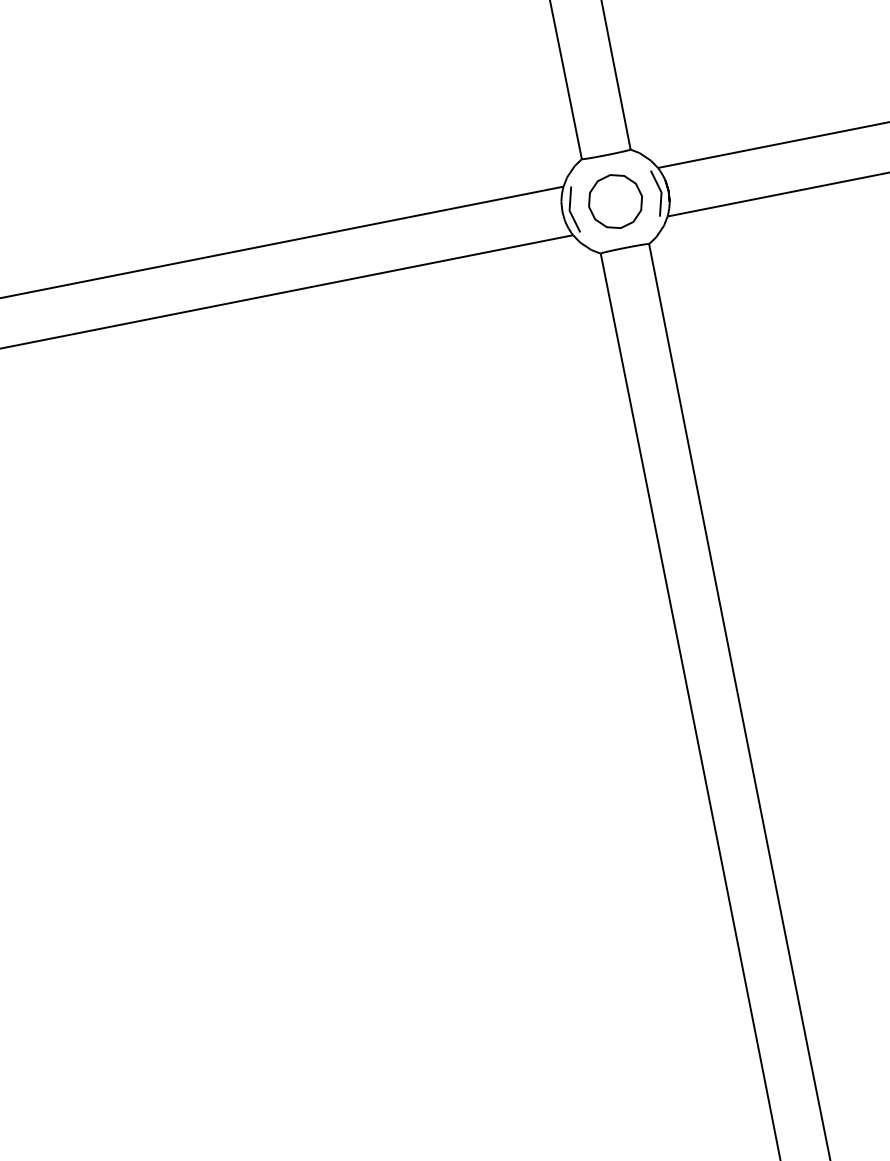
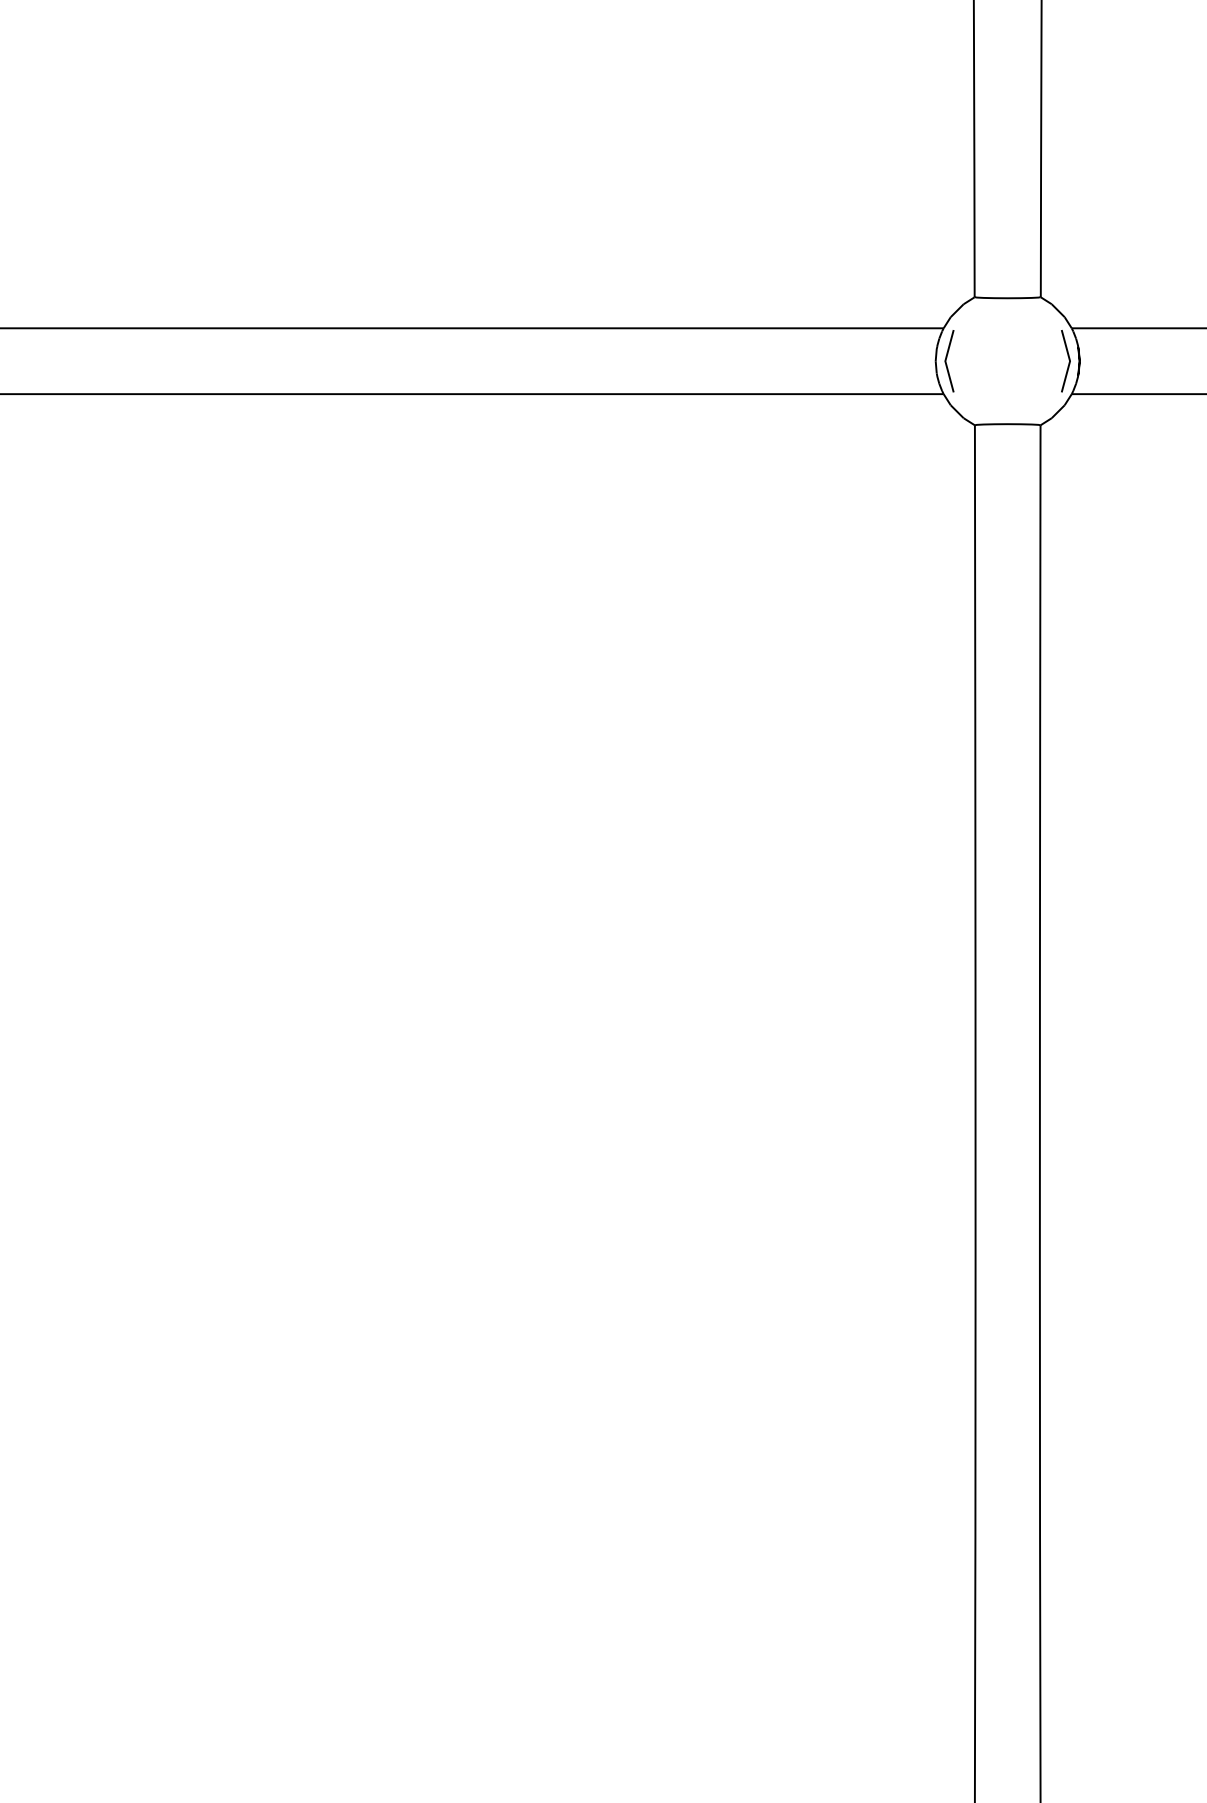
part: (615, 201) -> (1007, 361), removed

